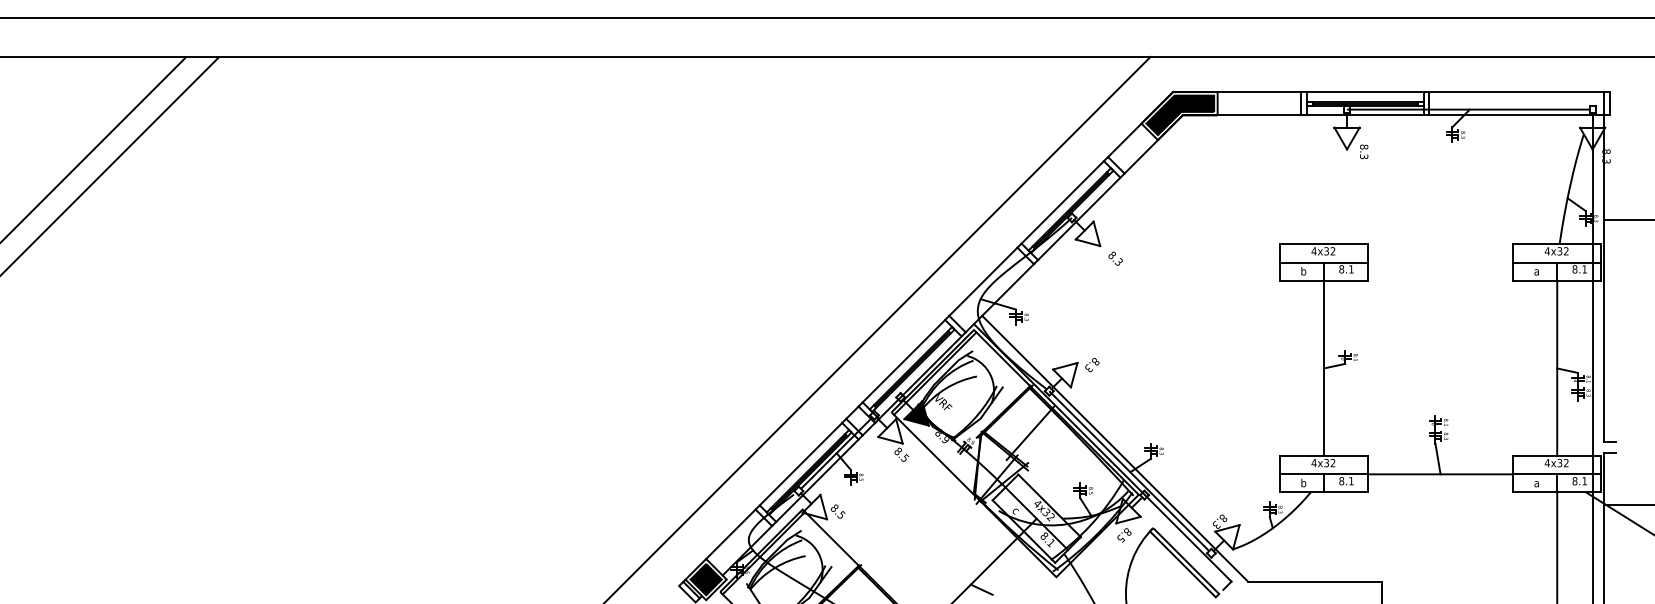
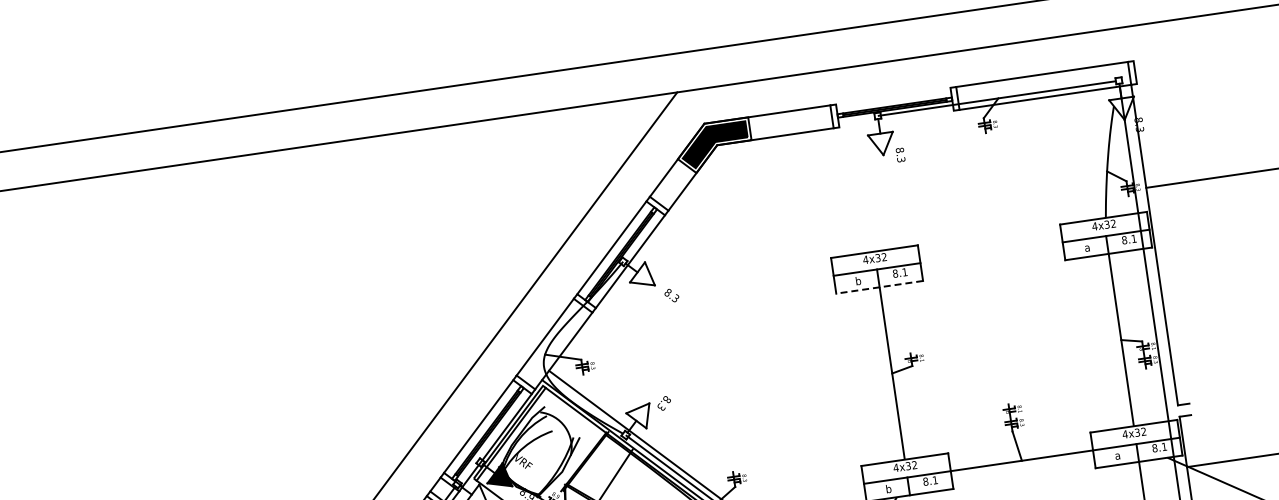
line: (1365, 92) -> (893, 96), removed
line: (1365, 115) -> (896, 119), removed
line: (1323, 280) -> (879, 287), solid -> dashed

